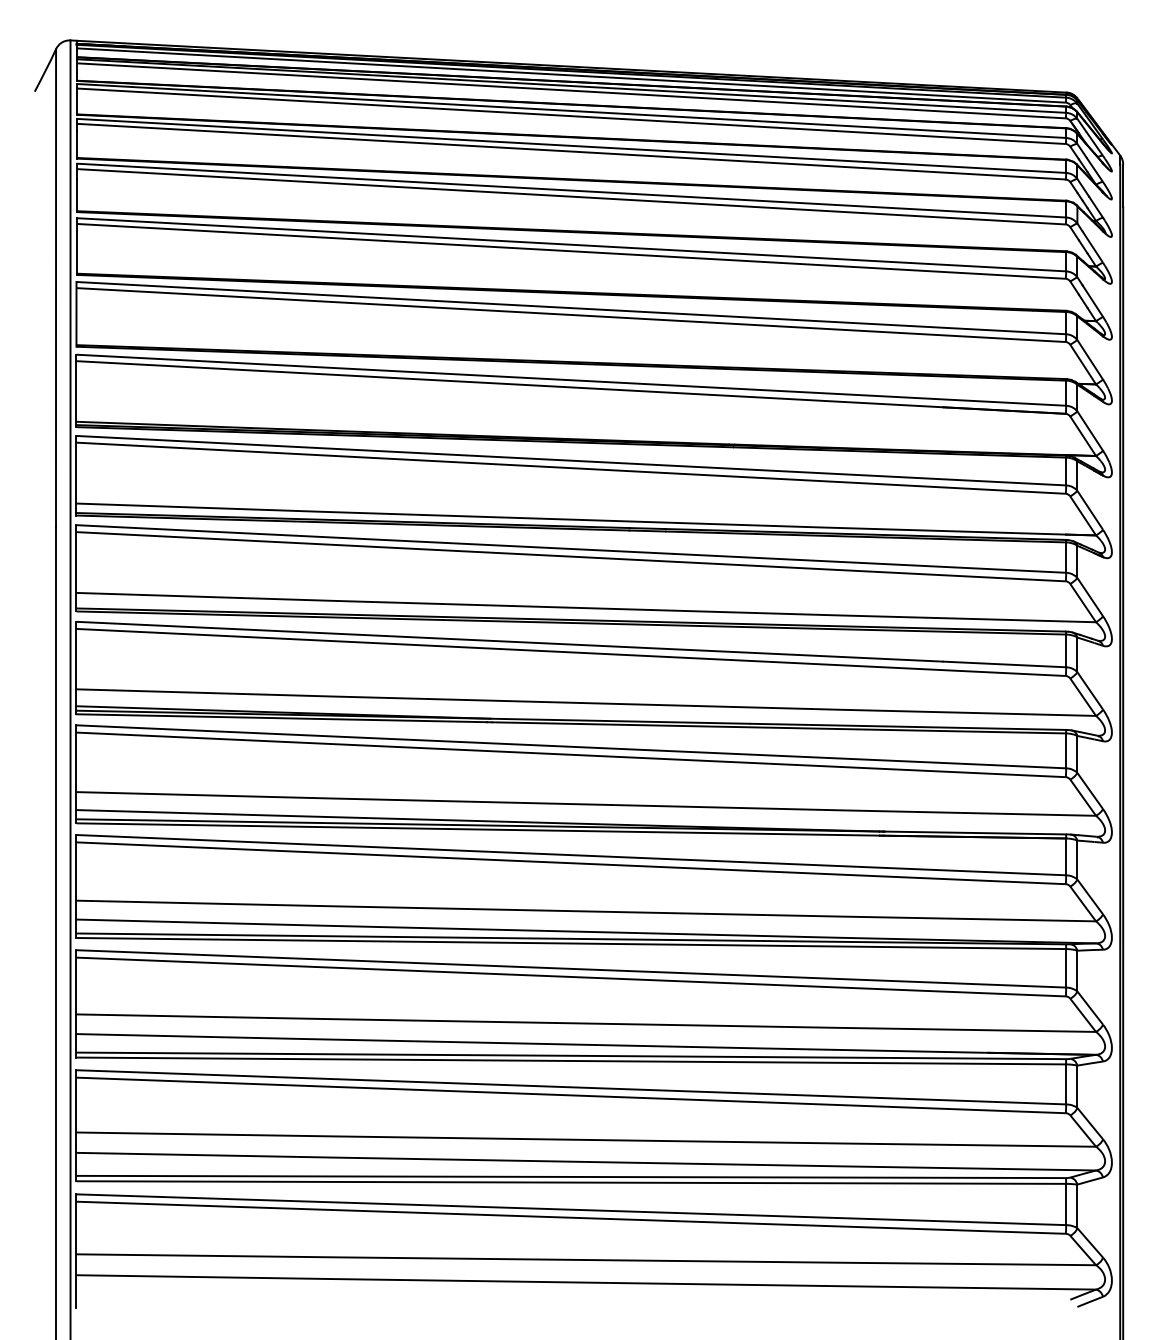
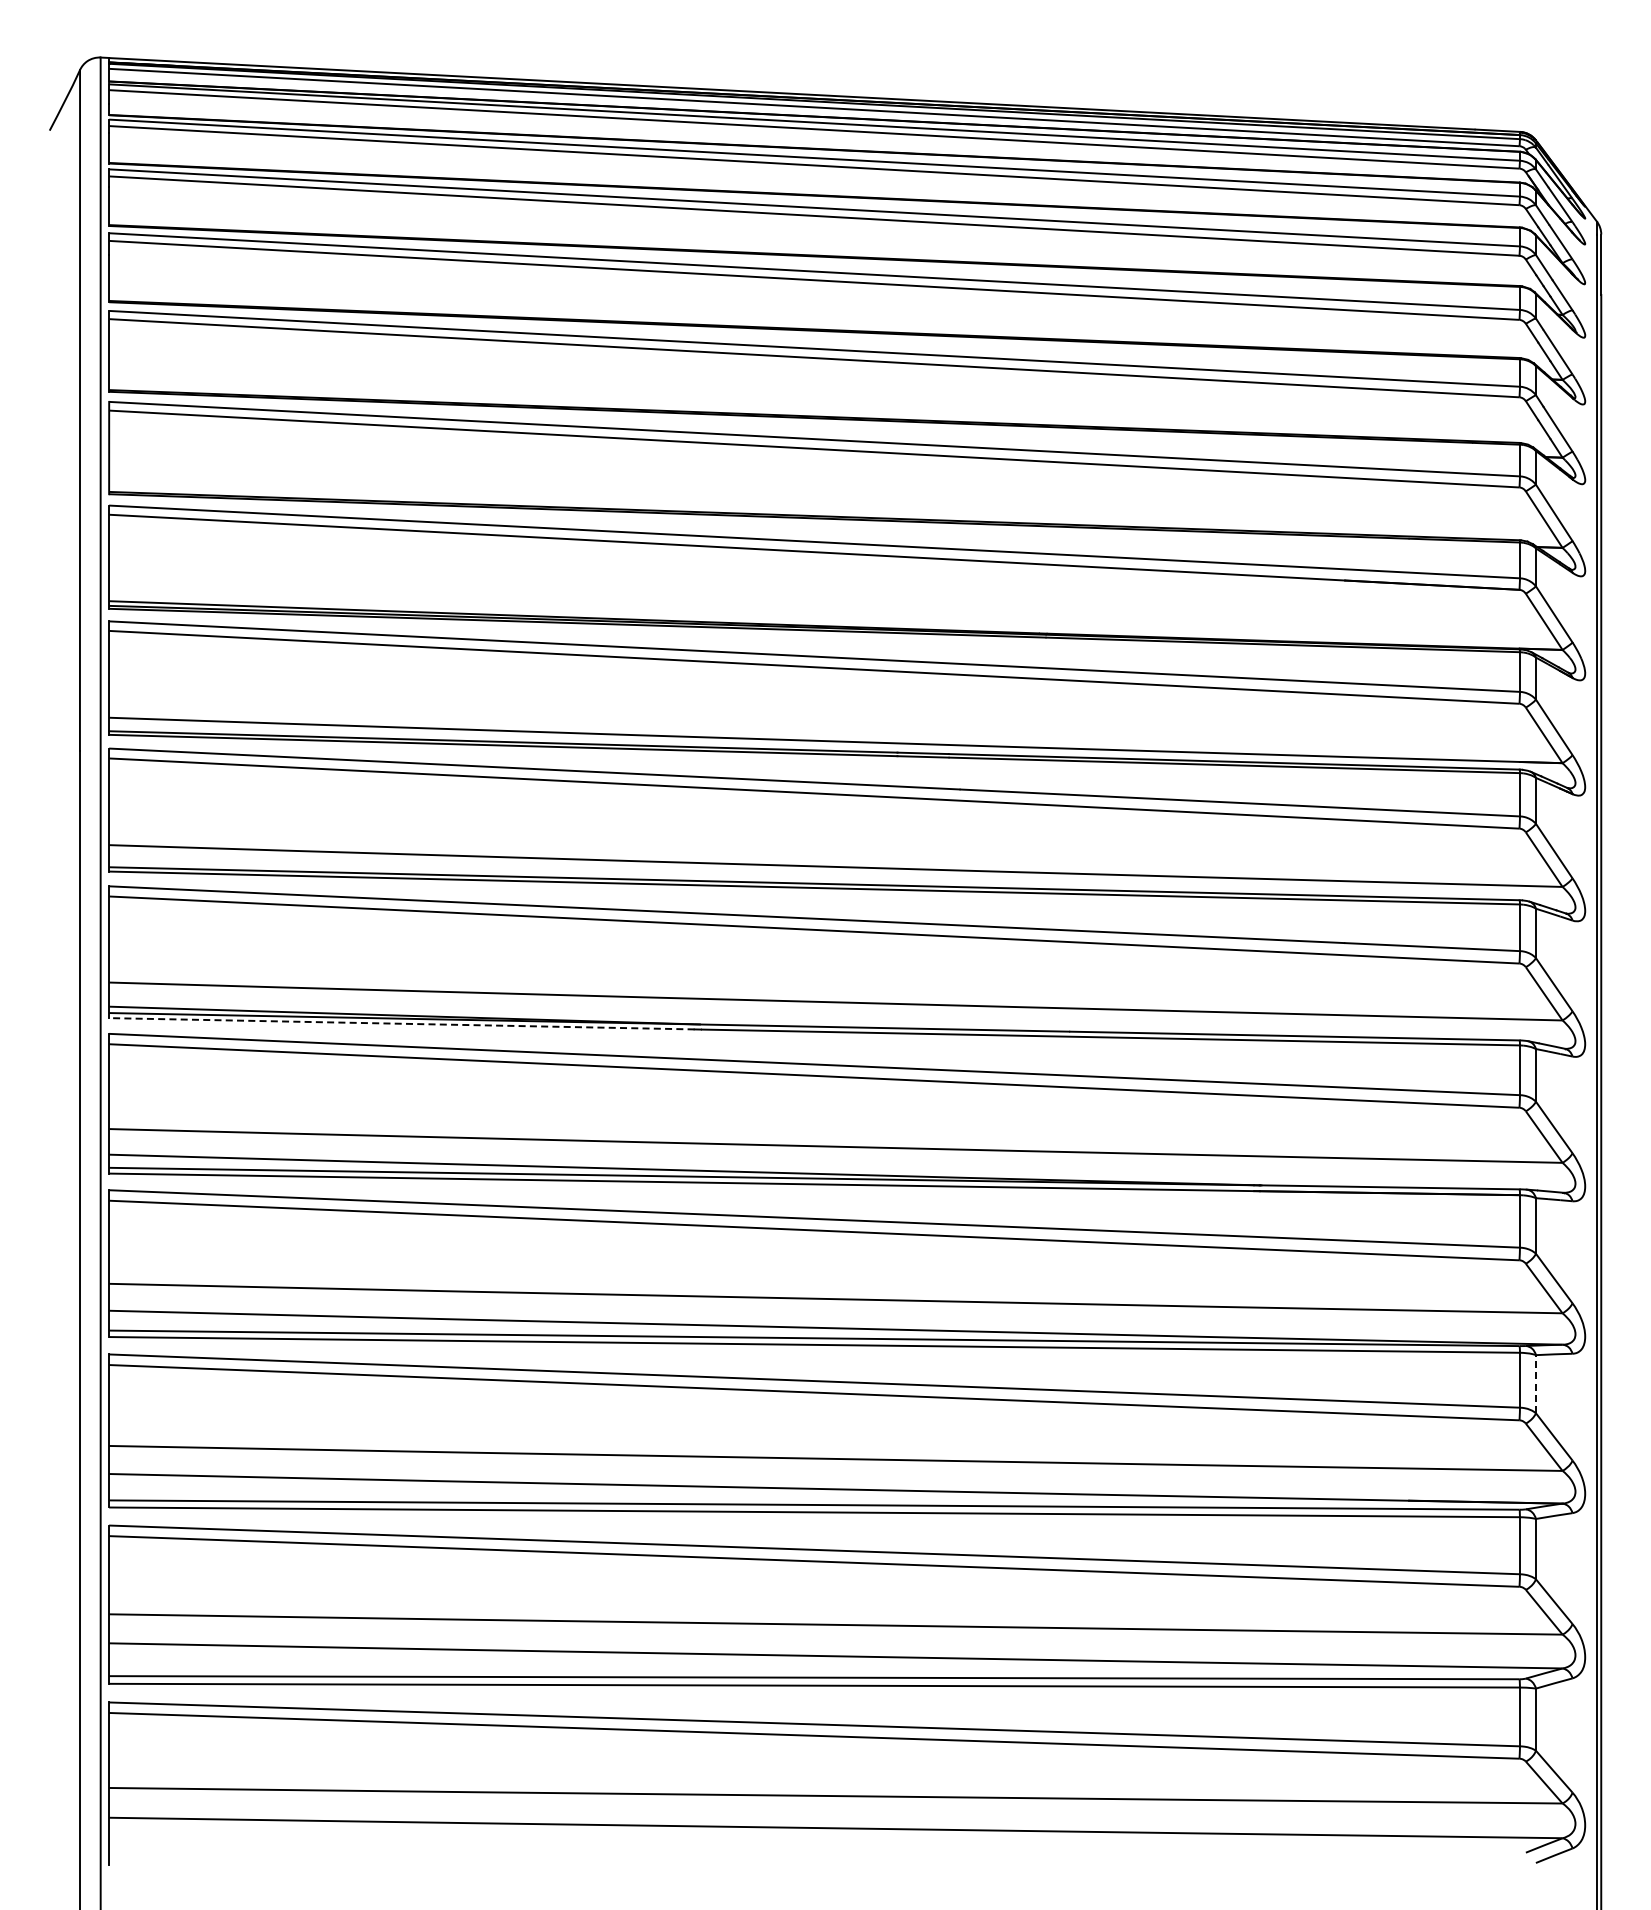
line: (281, 718) -> (401, 1023), solid -> dashed
line: (1077, 970) -> (1535, 1383), solid -> dashed

